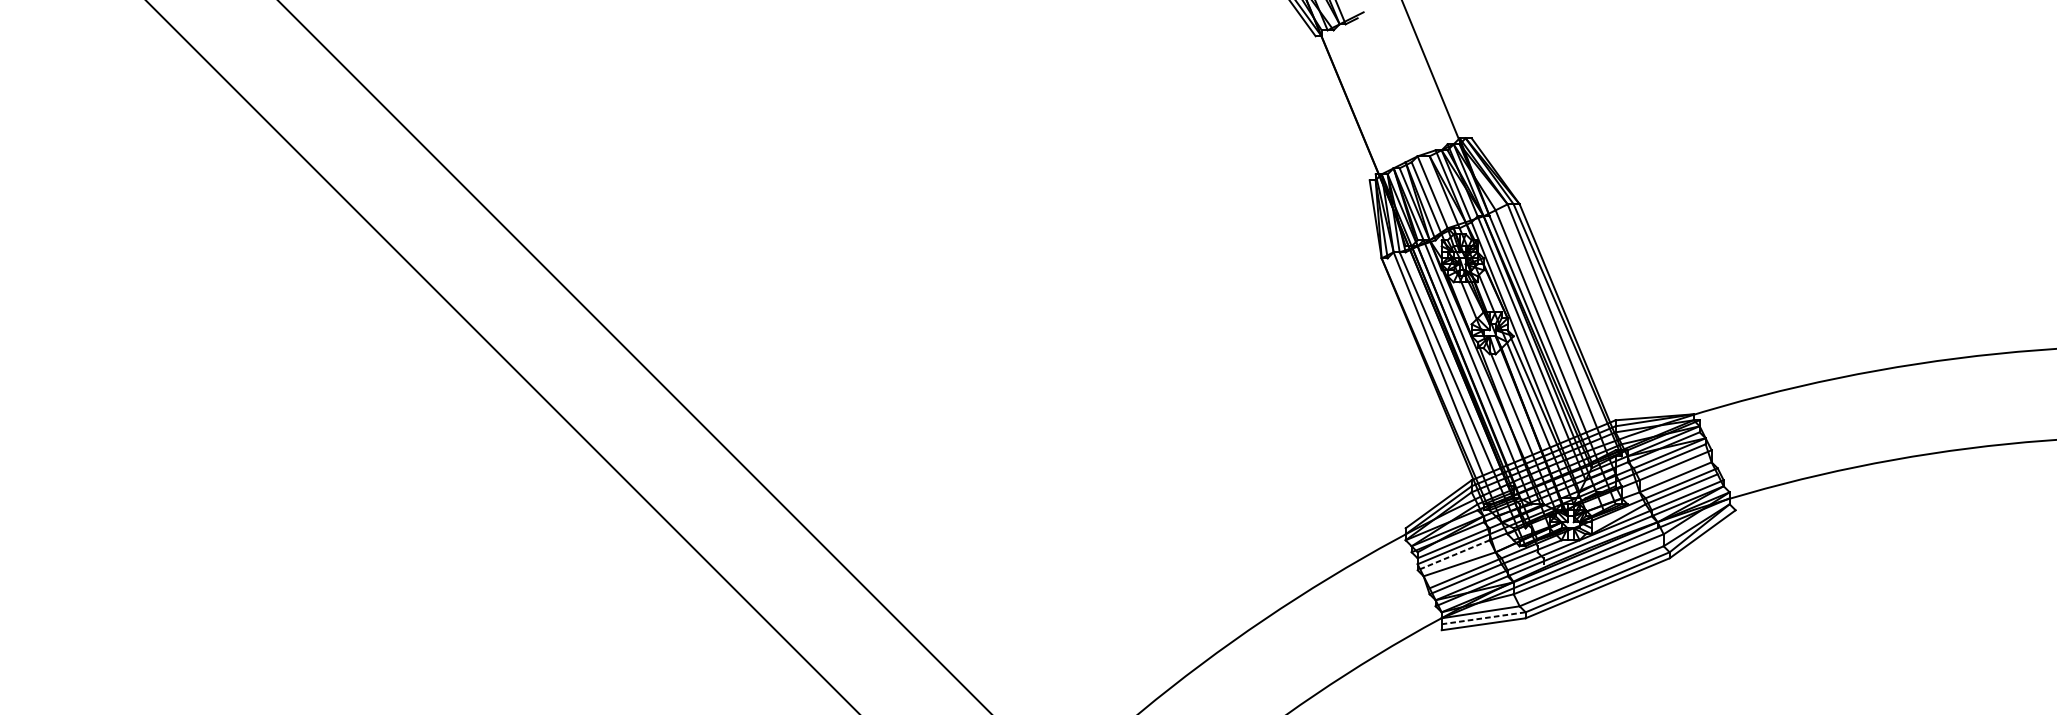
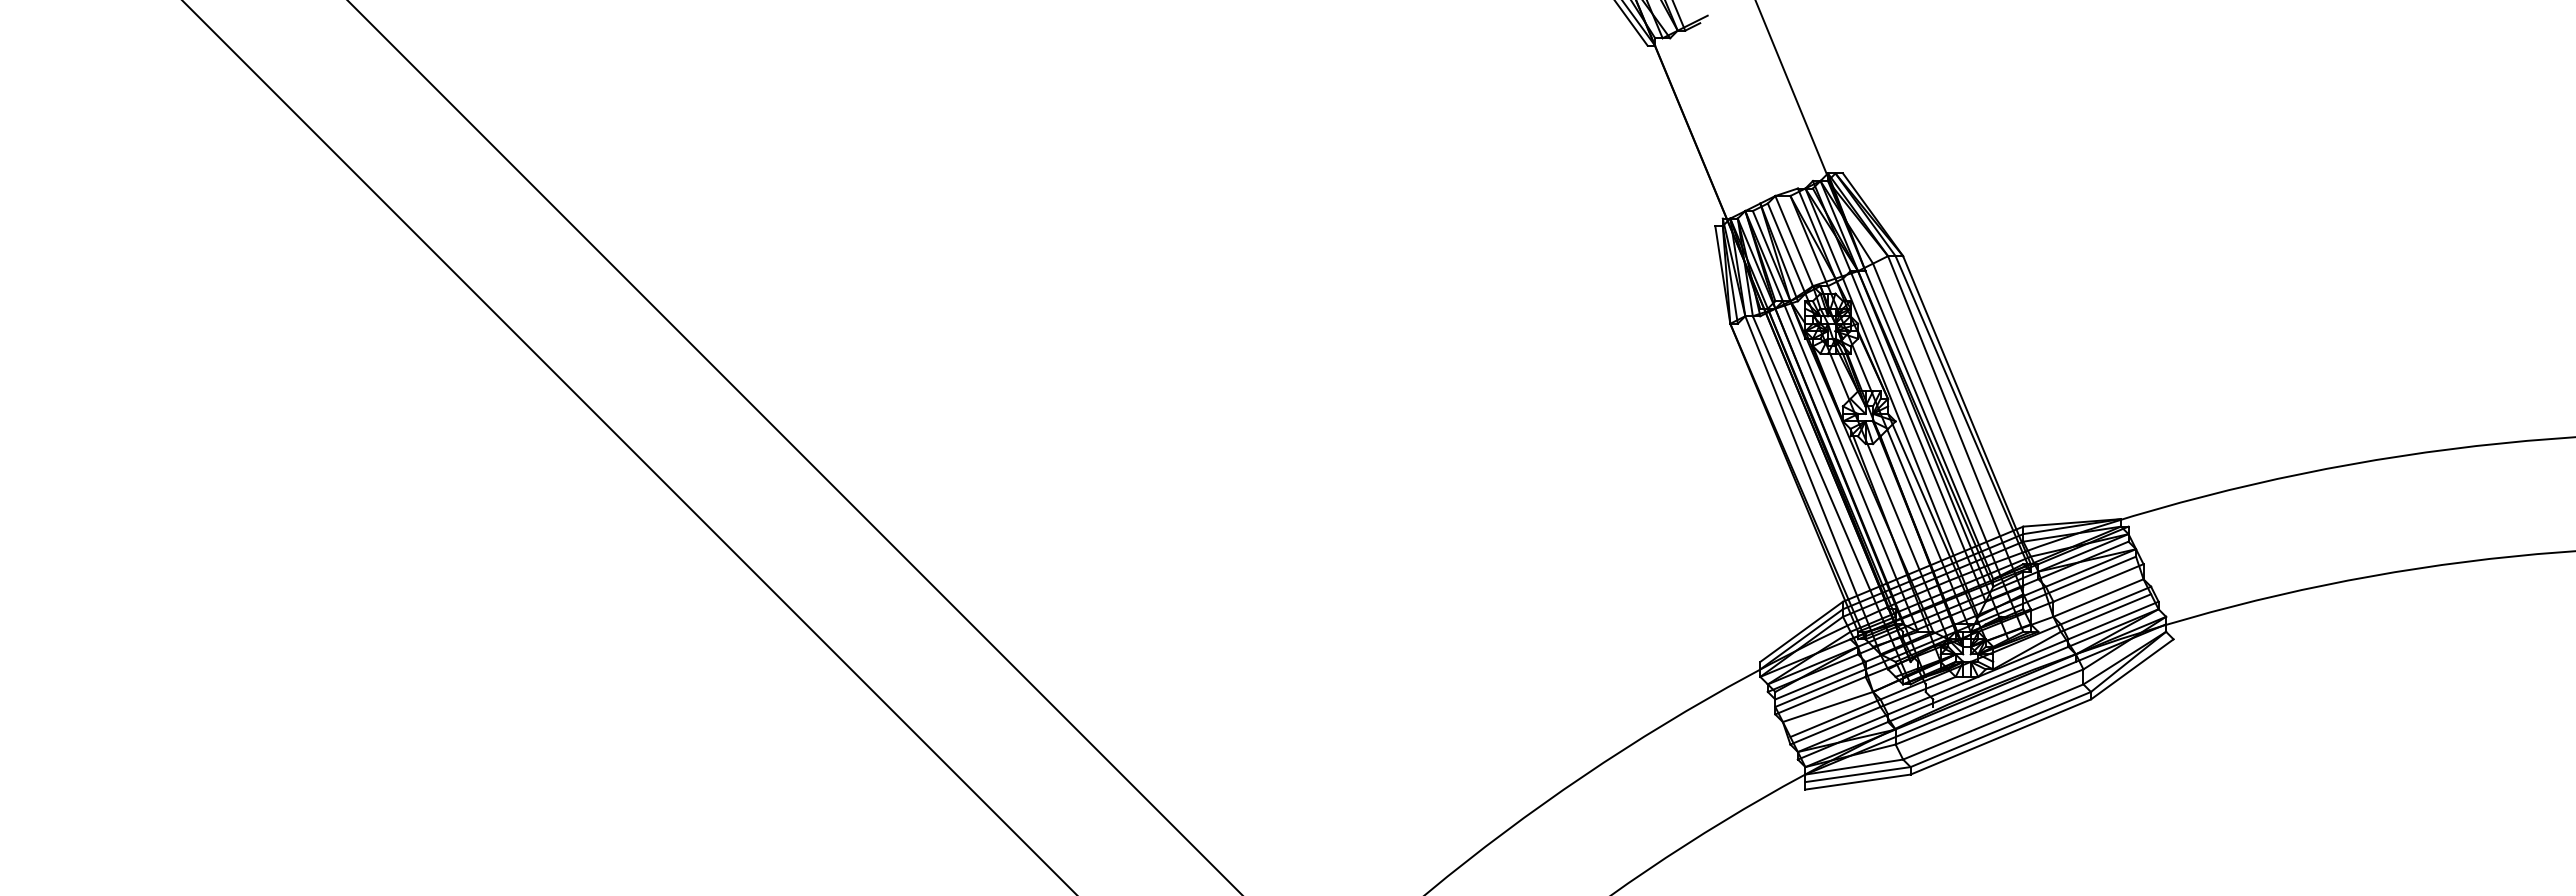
line: (1453, 555) -> (1820, 695), dashed -> solid
line: (1484, 618) -> (1858, 774), dashed -> solid

